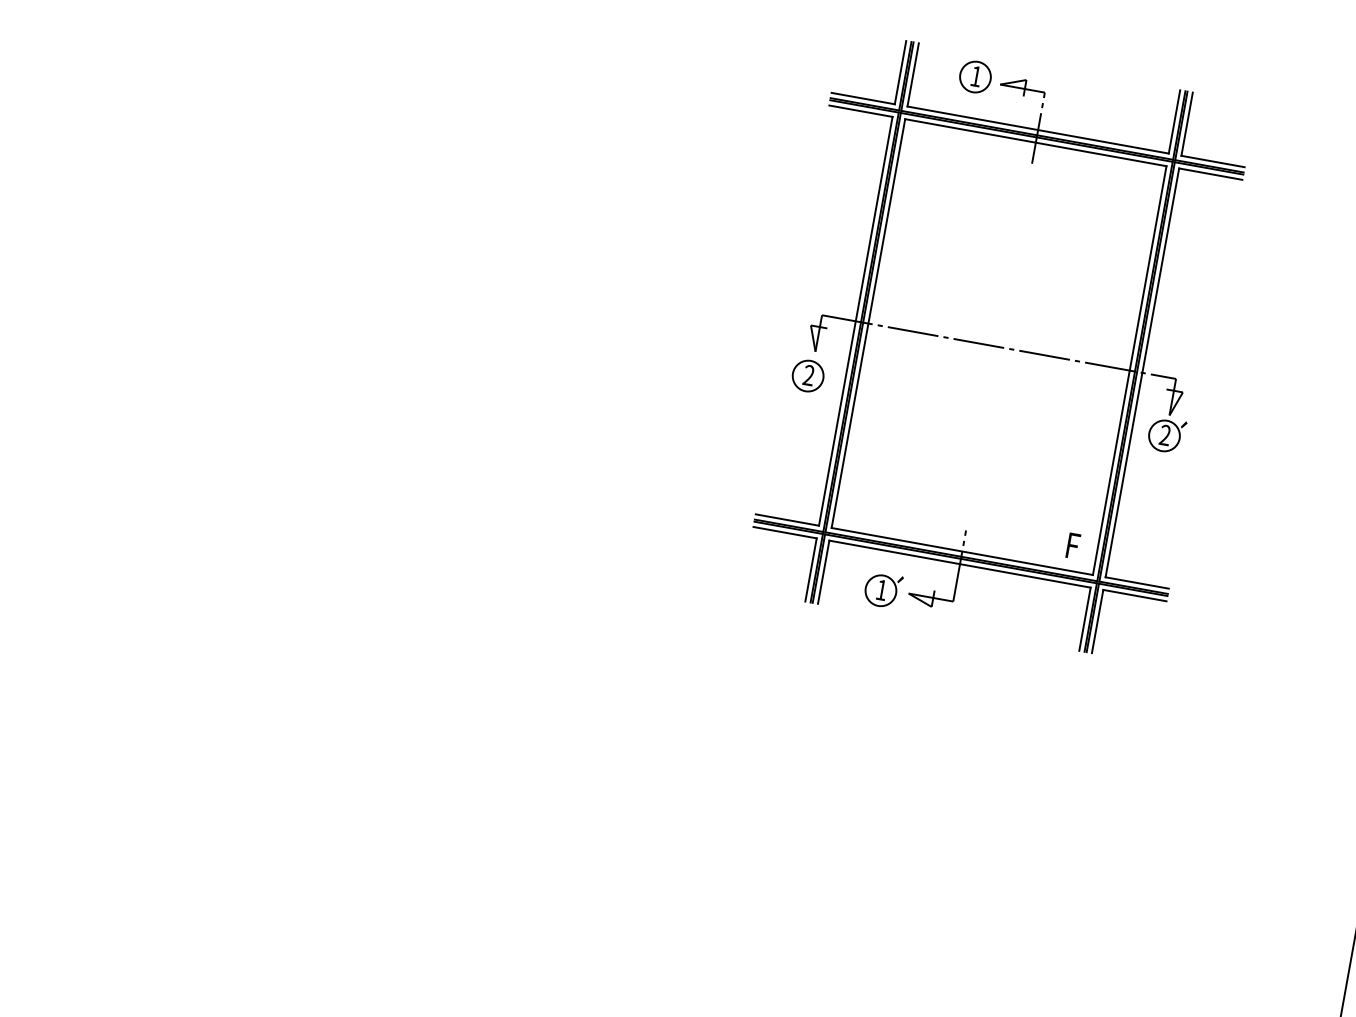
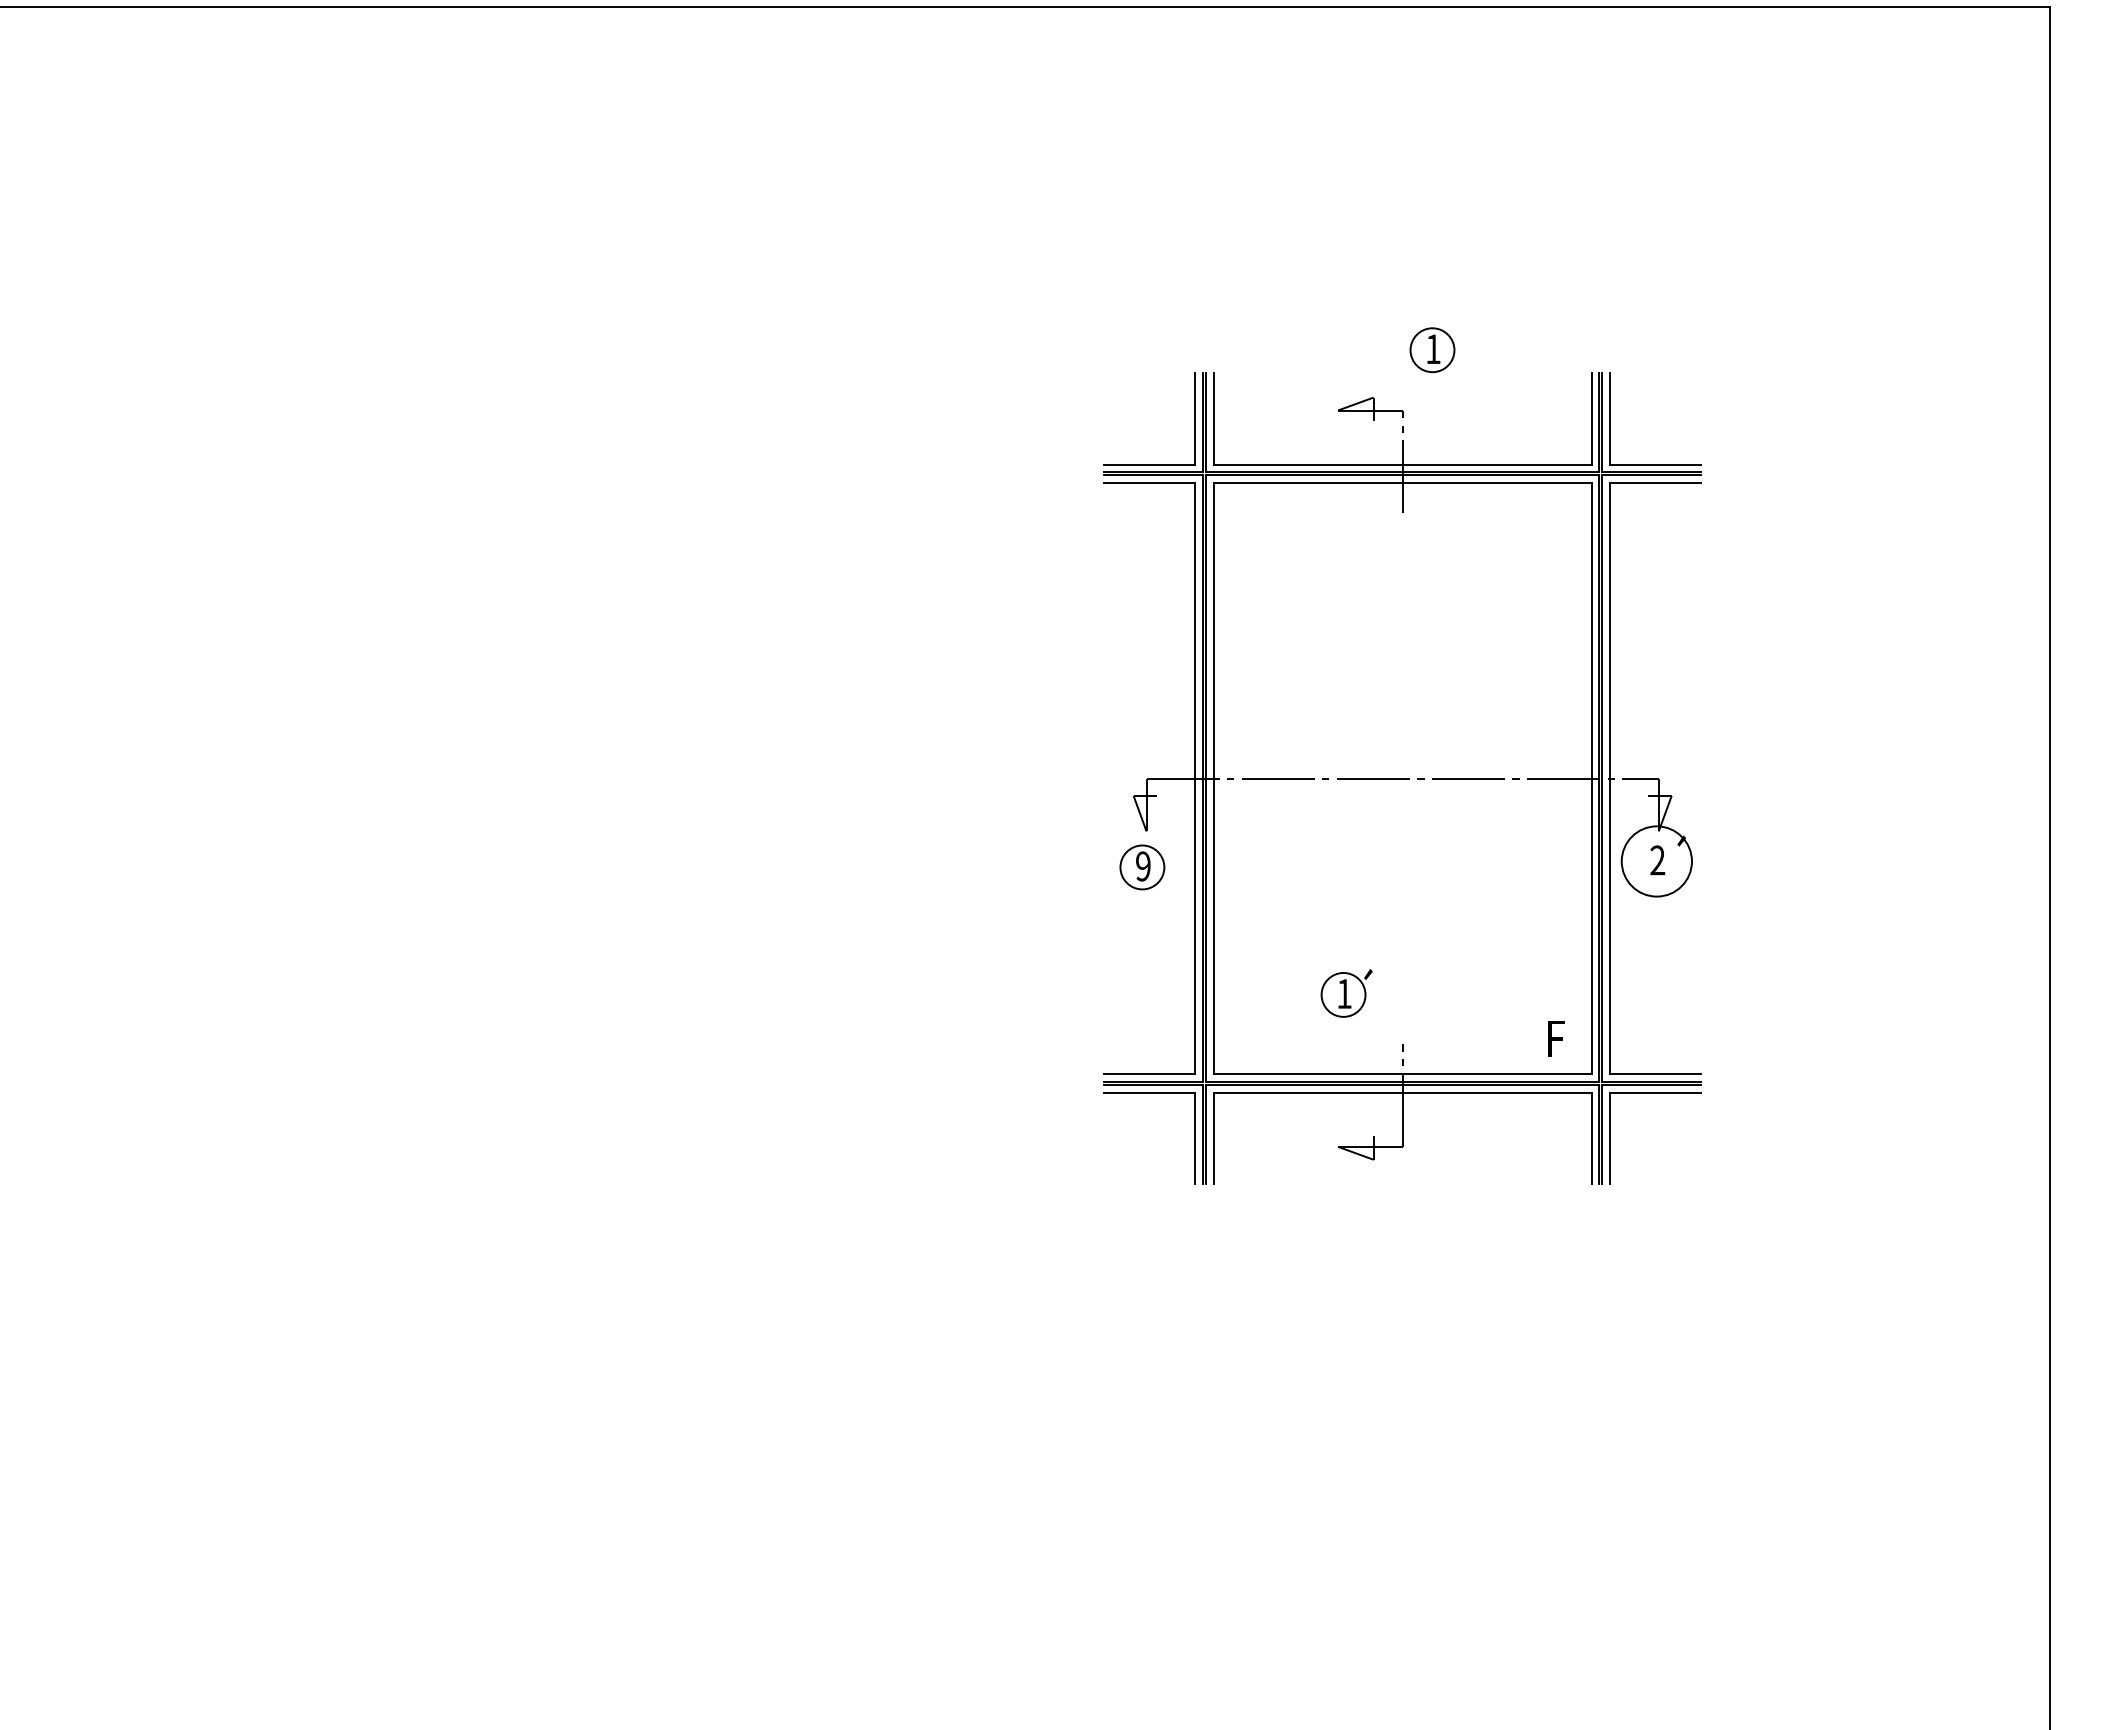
part: (975, 77) -> (1432, 350), moved
text: (809, 375) -> (1143, 866), 2 -> 9
circle: (1164, 435) -> (1656, 861), size x1.6
part: (883, 590) -> (1346, 993), moved

